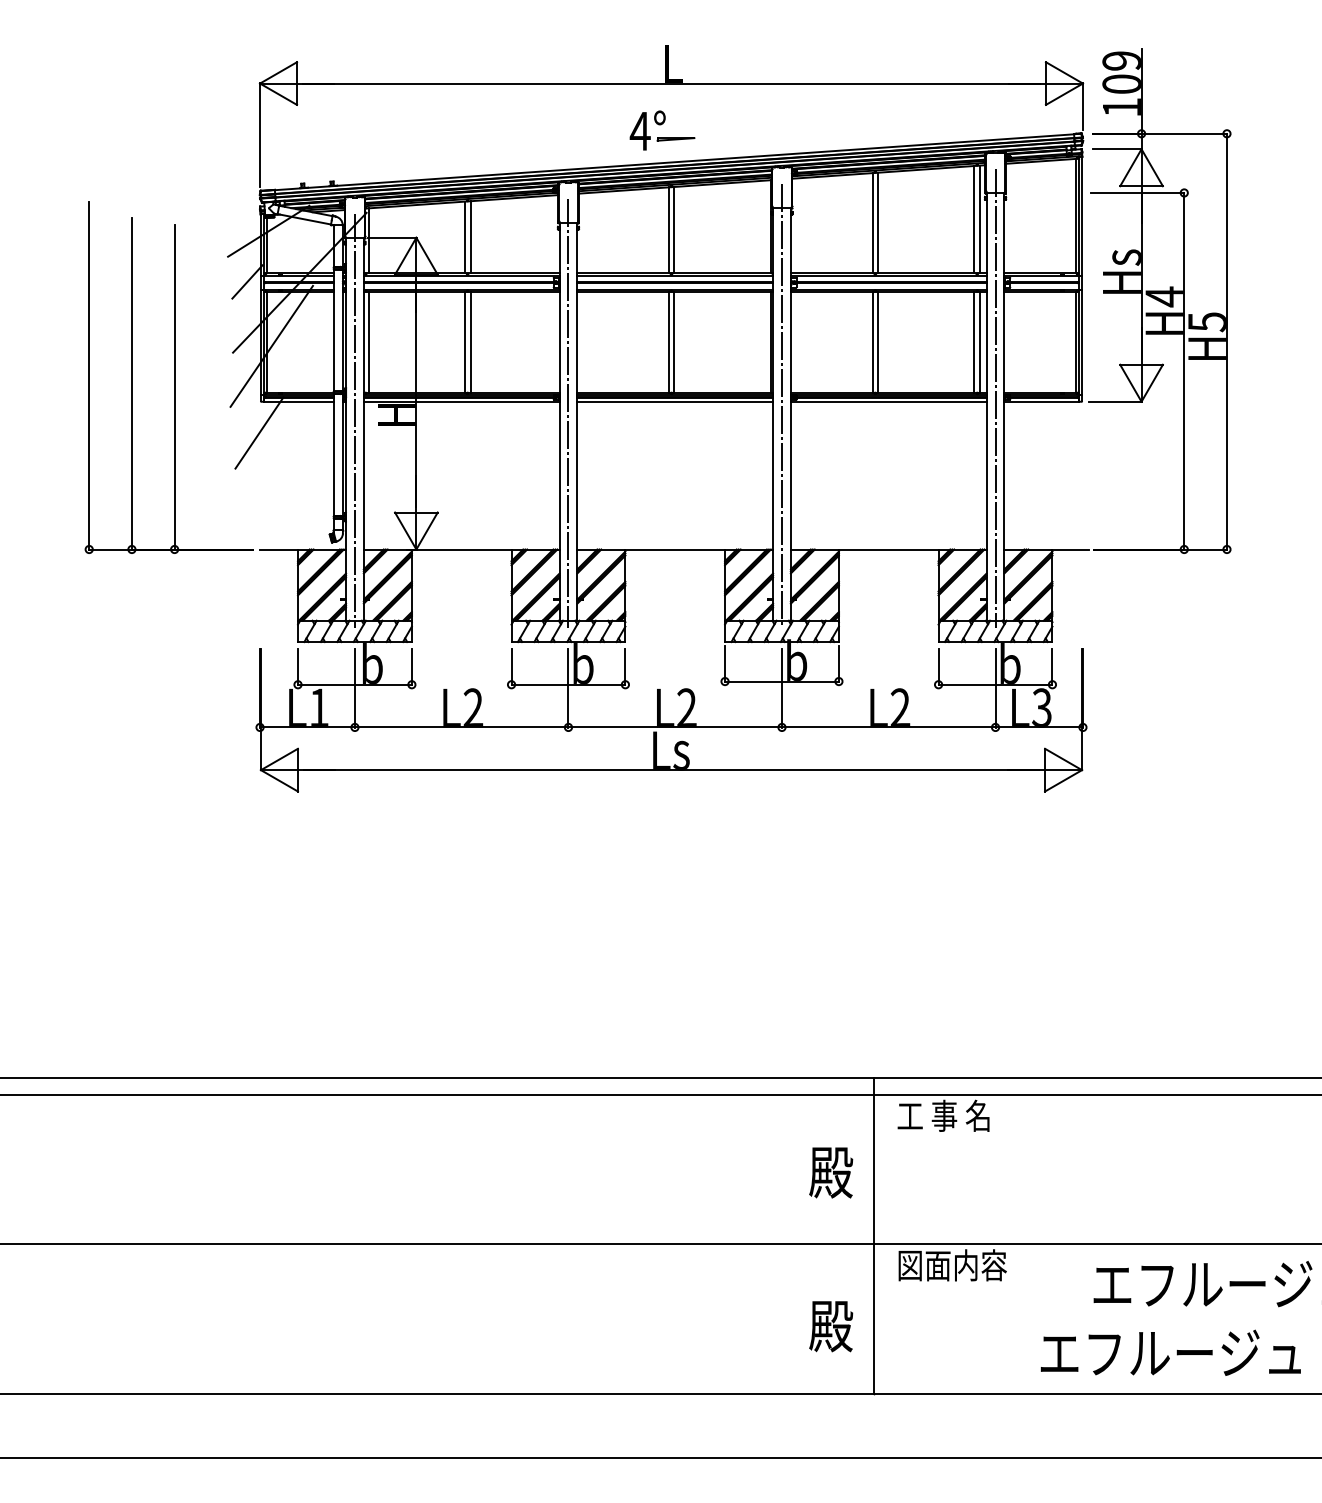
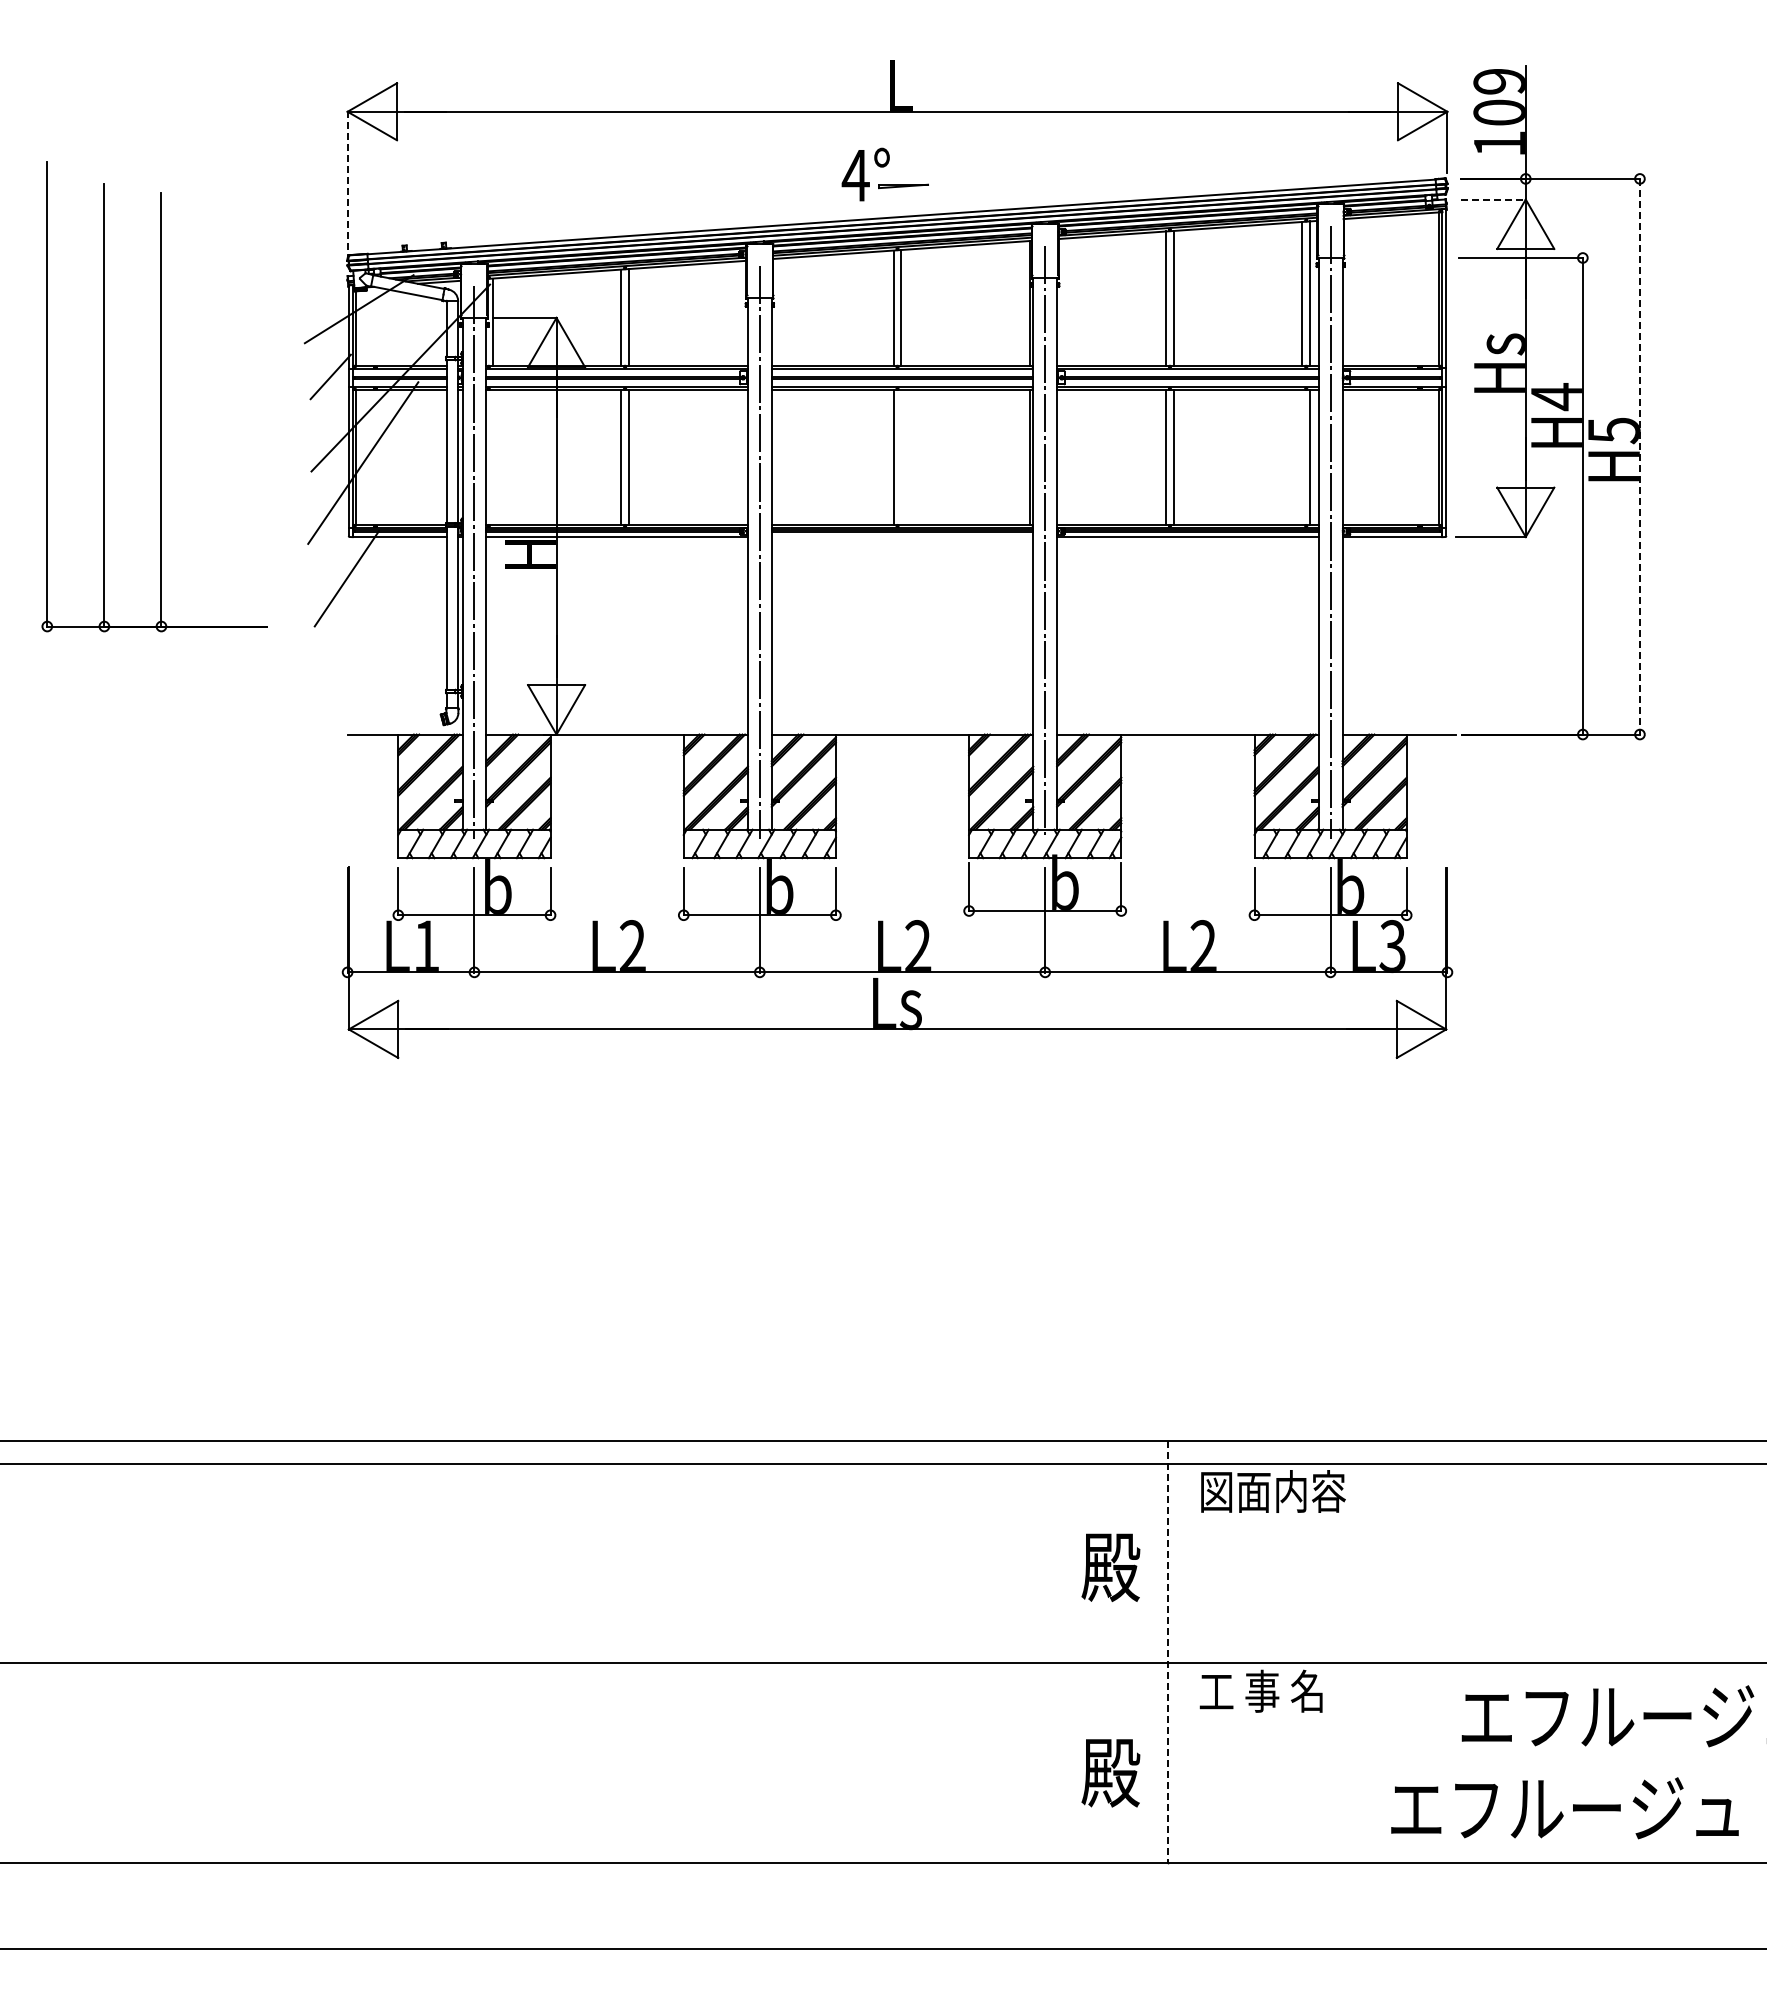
line: (259, 134) -> (347, 180), solid -> dashed
line: (1117, 149) -> (1493, 199), solid -> dashed
line: (1226, 341) -> (1639, 456), solid -> dashed
line: (368, 342) -> (492, 457), removed
line: (674, 342) -> (901, 457), removed
line: (974, 342) -> (1302, 457), removed
part: (169, 377) -> (154, 396), moved
line: (675, 402) -> (902, 537), removed
text: (952, 1115) -> (1272, 1491), 工 事 名 -> 図面内容
line: (873, 1236) -> (1167, 1652), solid -> dashed
text: (952, 1264) -> (1272, 1690), 図面内容 -> 工 事 名

